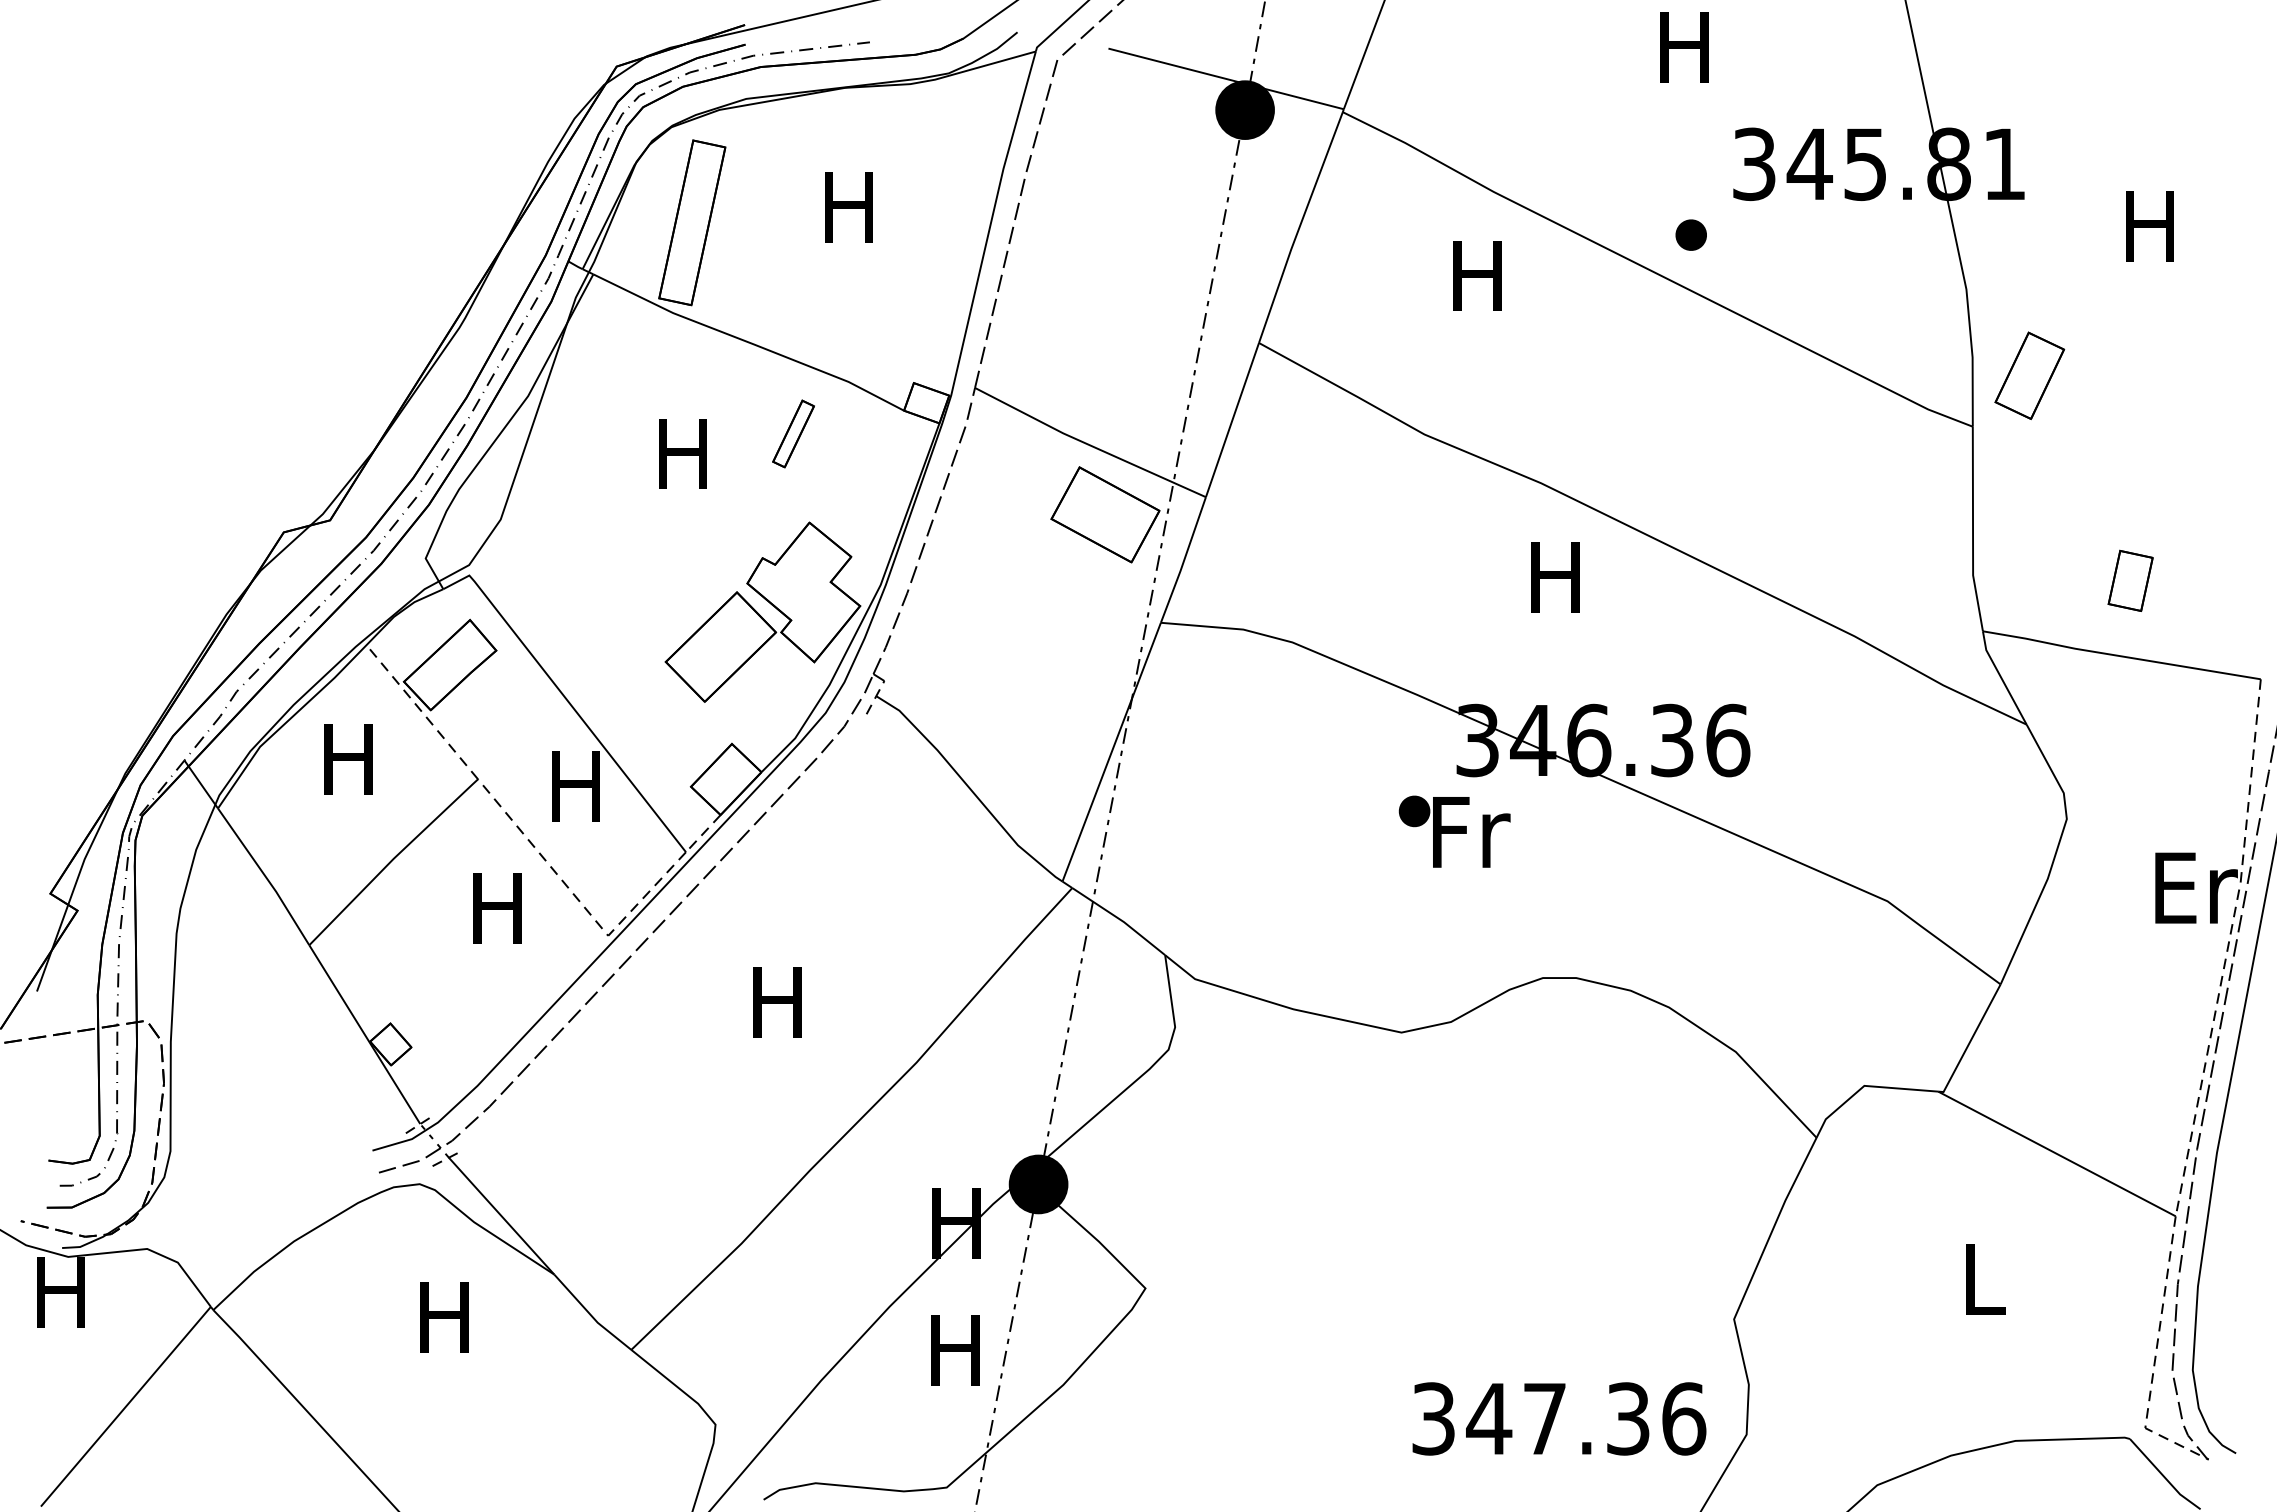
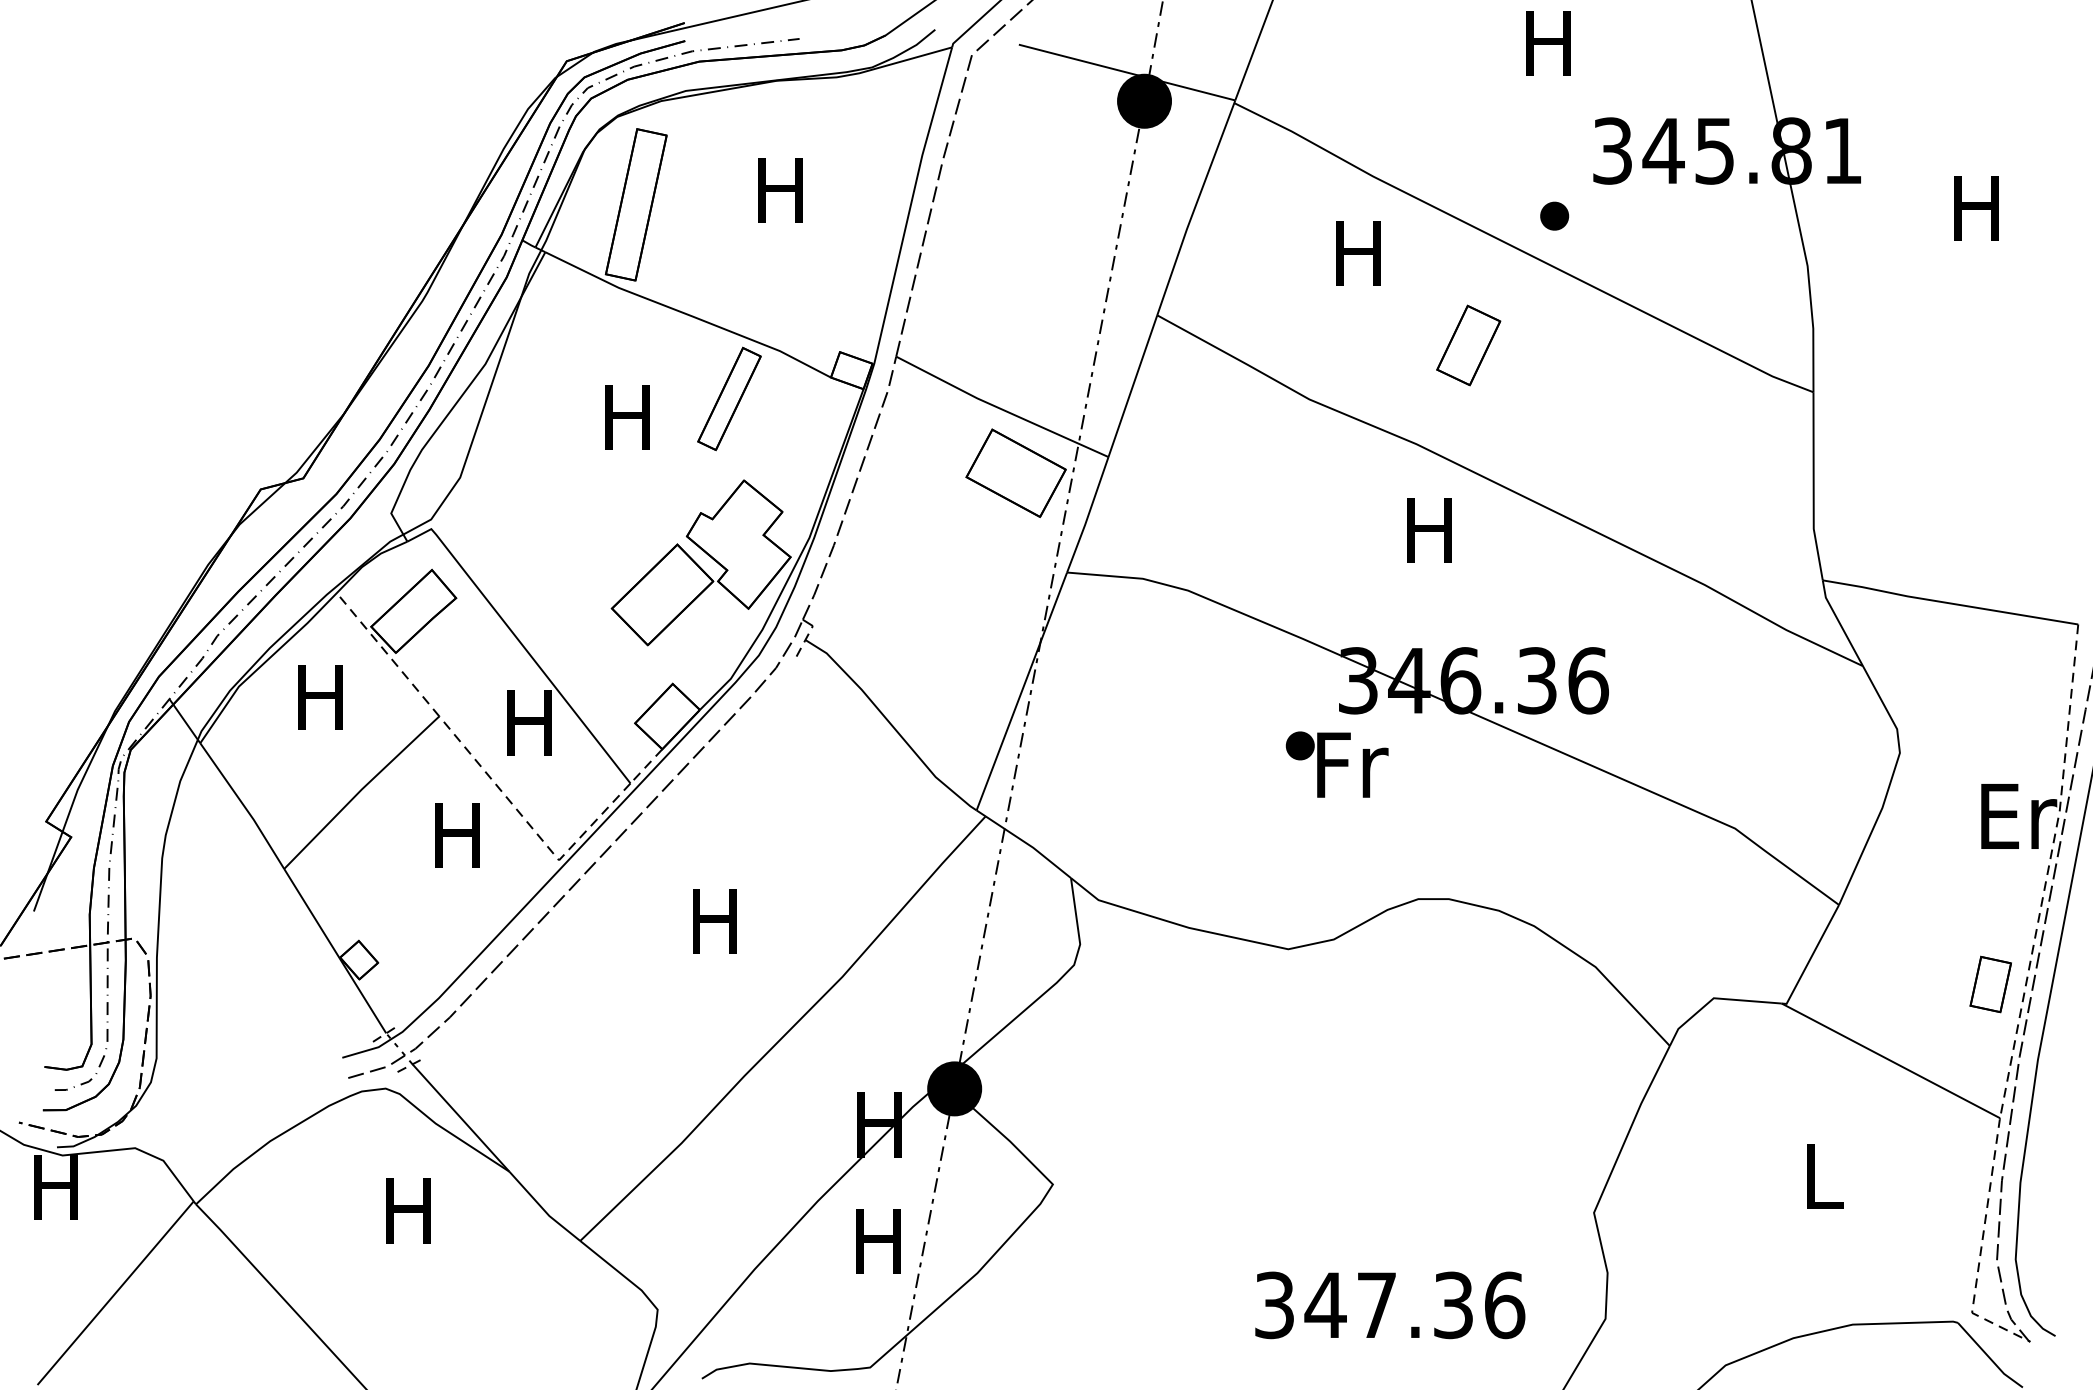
part: (2029, 375) -> (1468, 345), moved
part: (793, 433) -> (729, 398), size x1.67
part: (2130, 580) -> (1990, 984), moved
text: (1559, 1418) -> (1390, 1304), moved

